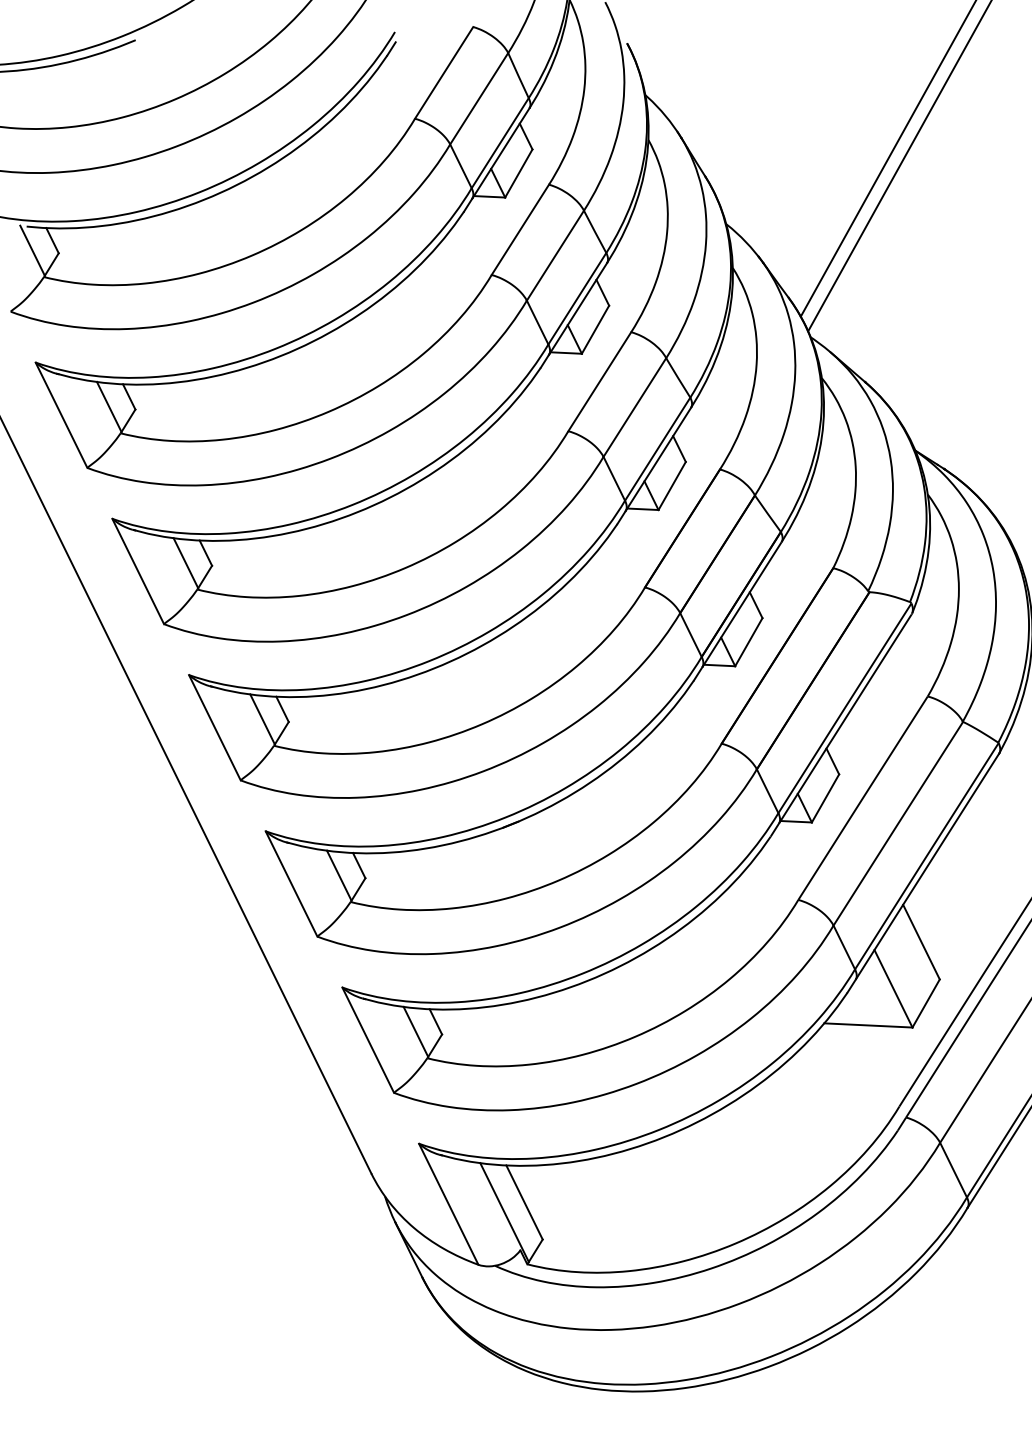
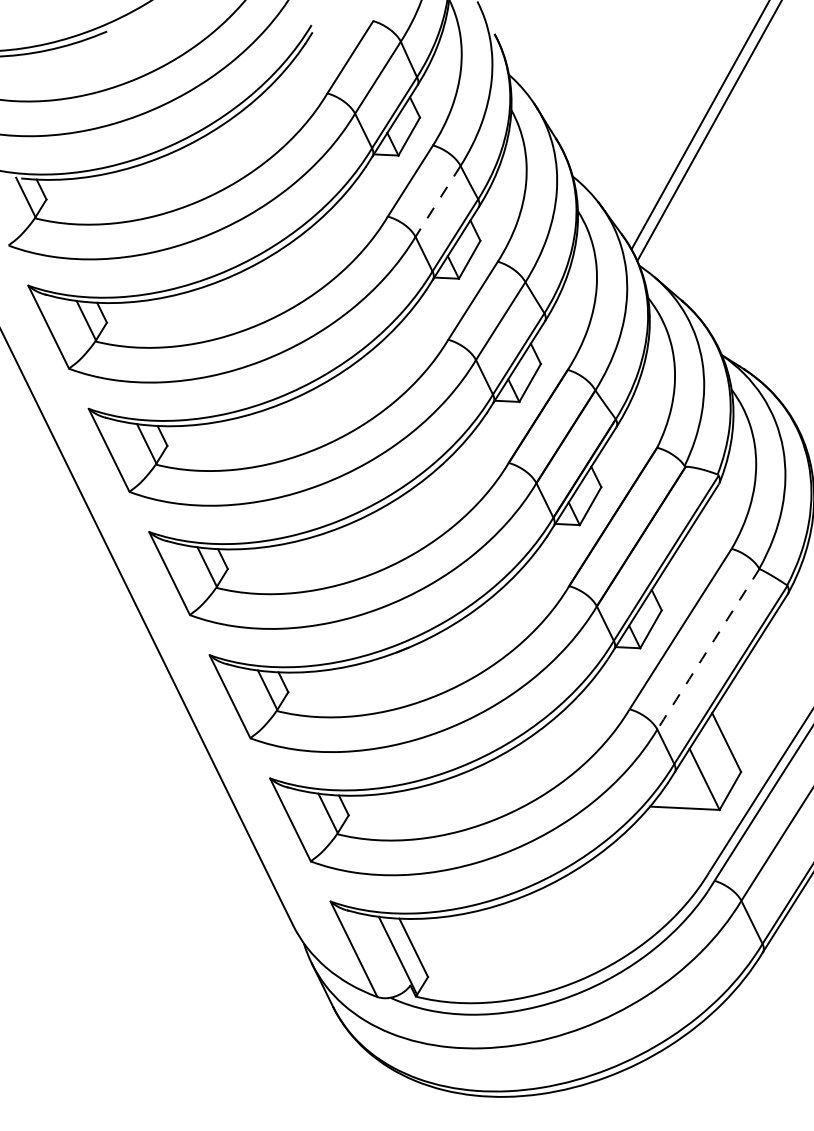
line: (555, 255) -> (438, 201), solid -> dashed
arc: (898, 824) -> (708, 649), solid -> dashed

